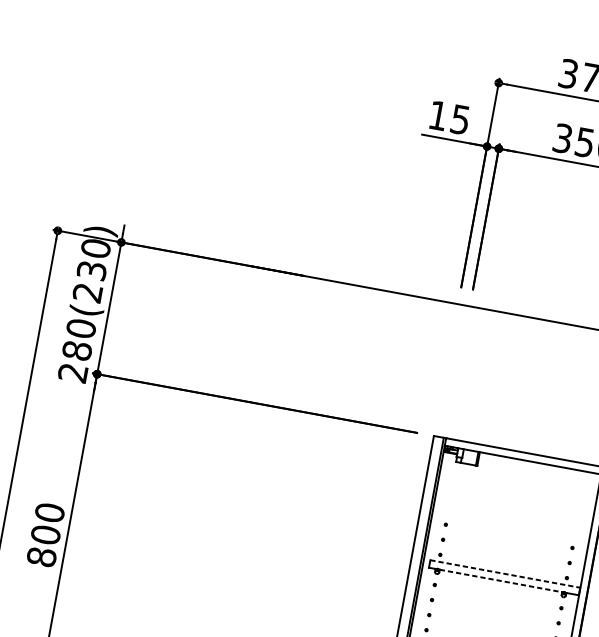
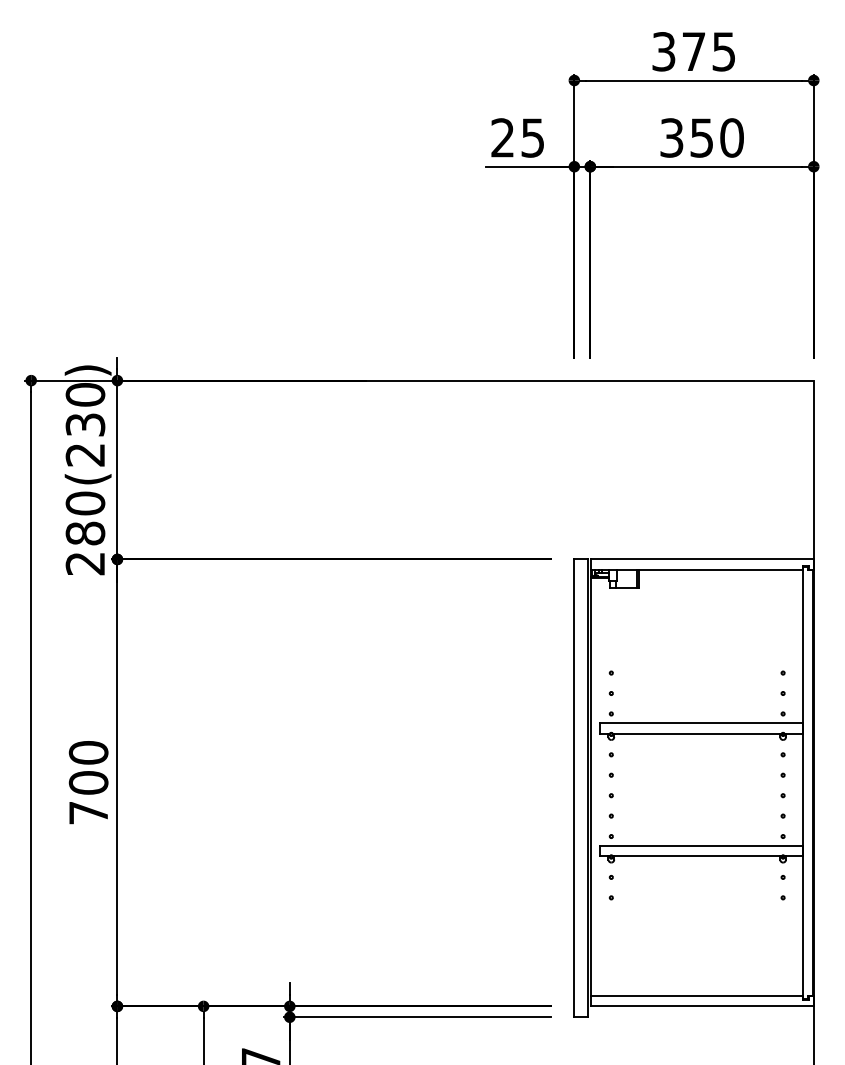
text: (438, 115) -> (502, 137), 15 -> 25
text: (41, 556) -> (88, 812), 800 -> 700
line: (505, 574) -> (701, 723), dashed -> solid
line: (501, 580) -> (697, 733), dashed -> solid

